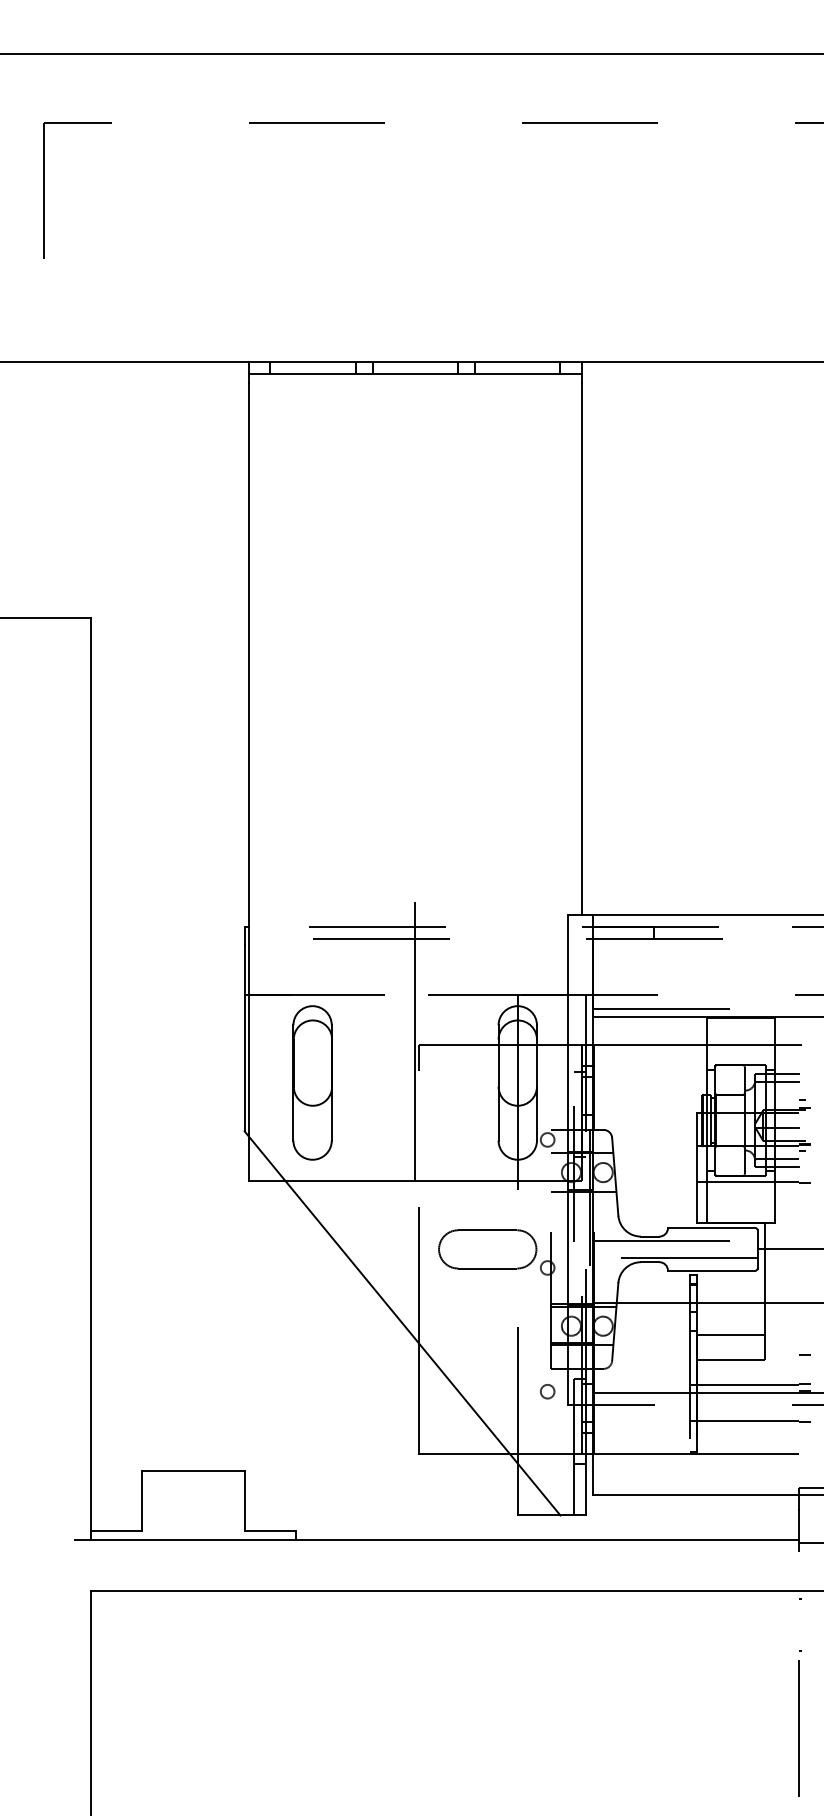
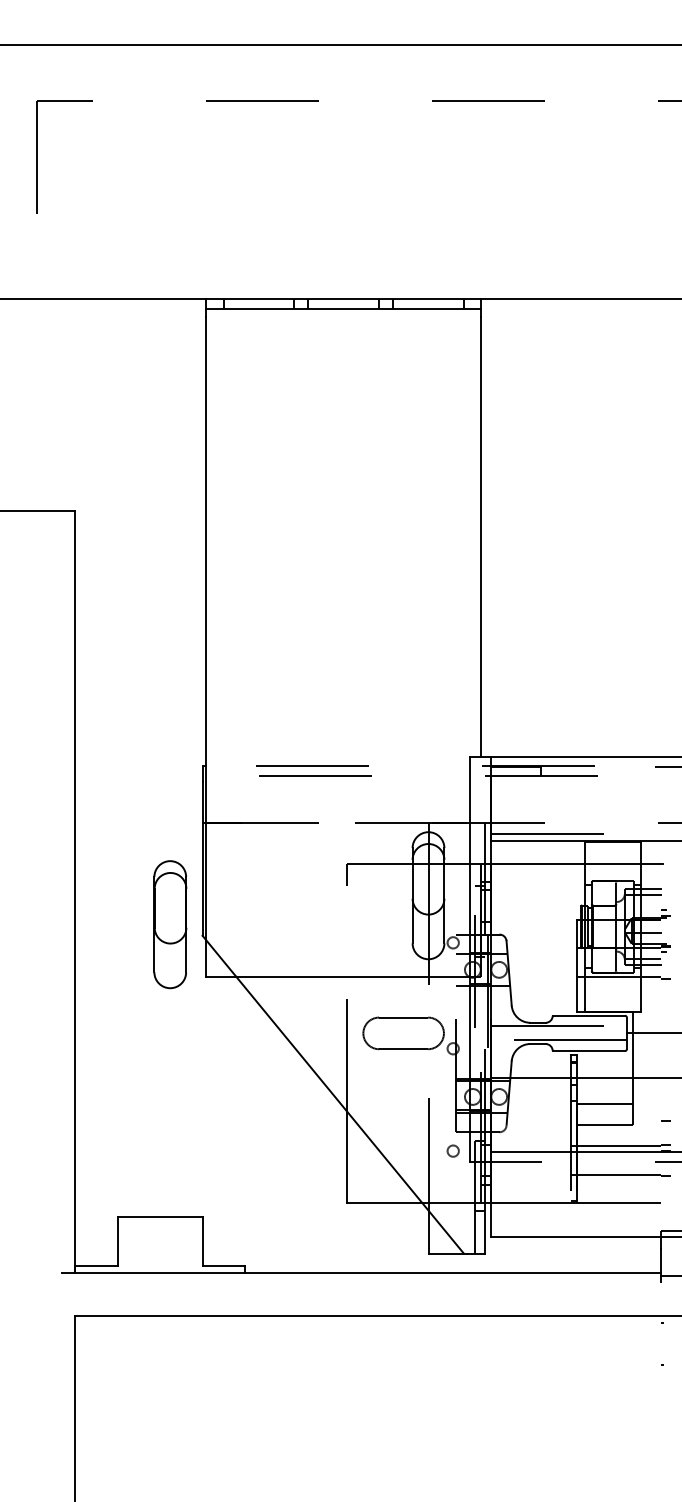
line: (415, 1041) -> (343, 861), removed
part: (312, 1082) -> (170, 924), moved
line: (798, 1728) -> (660, 1429), removed

